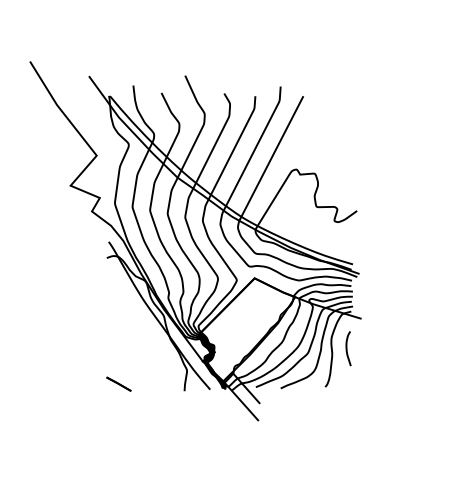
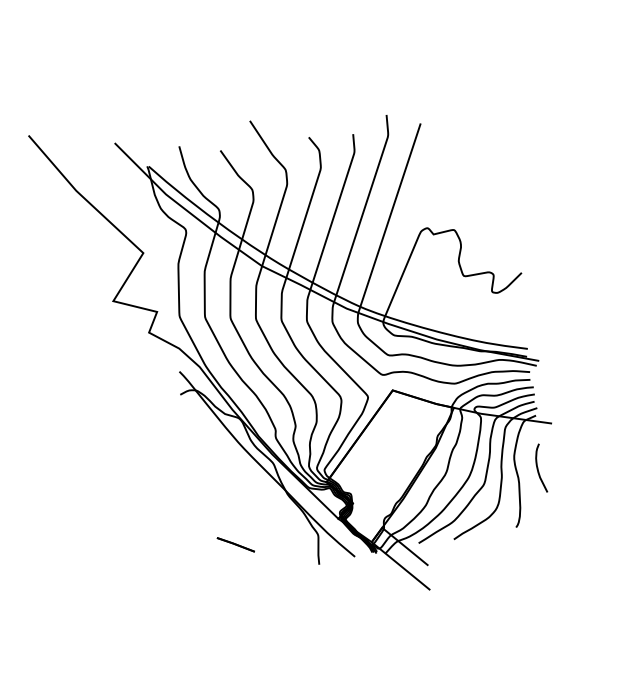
line: (118, 383) -> (235, 543), moved

